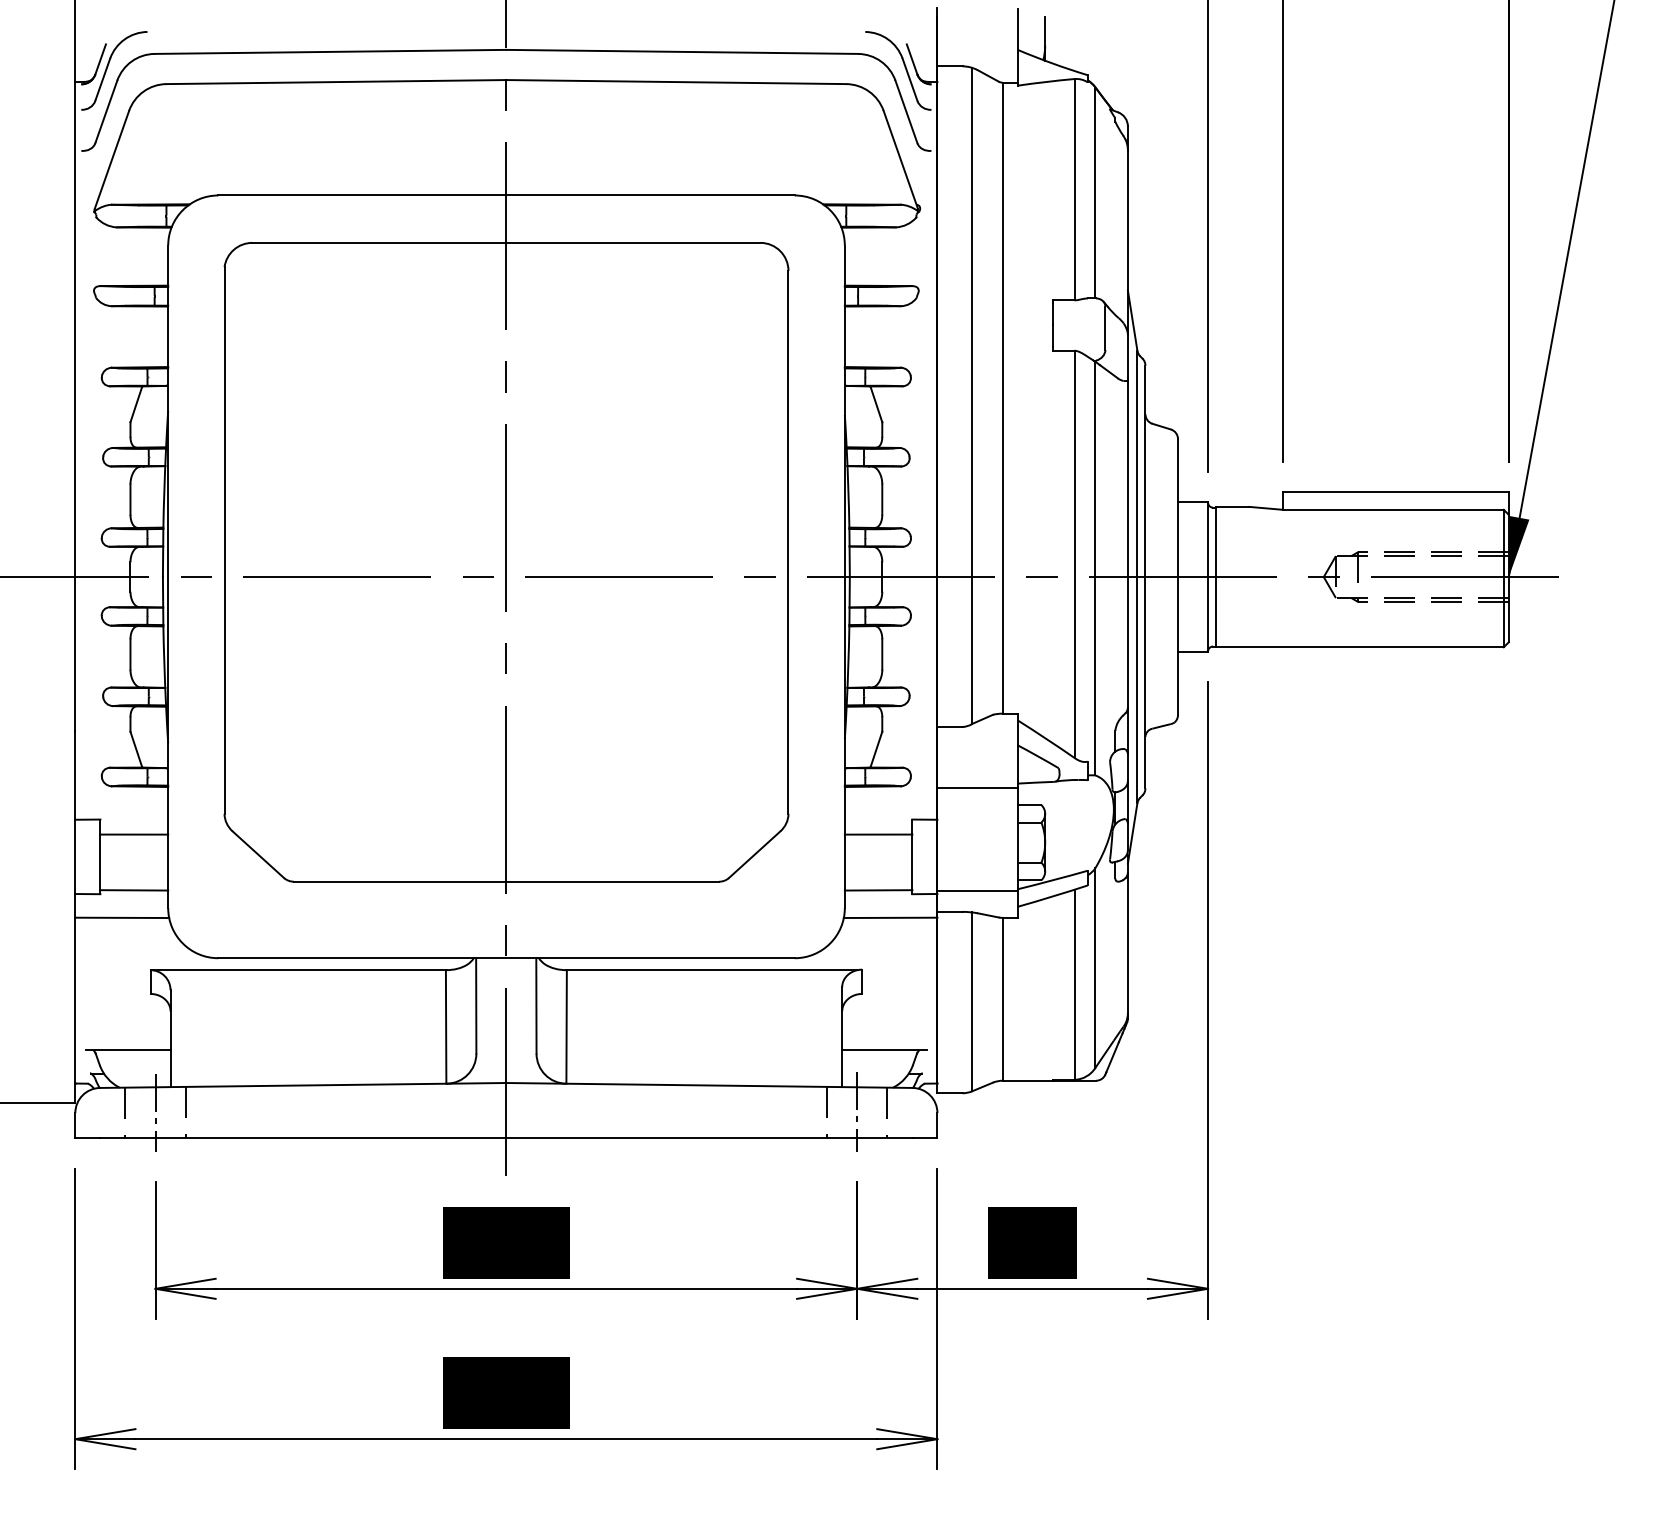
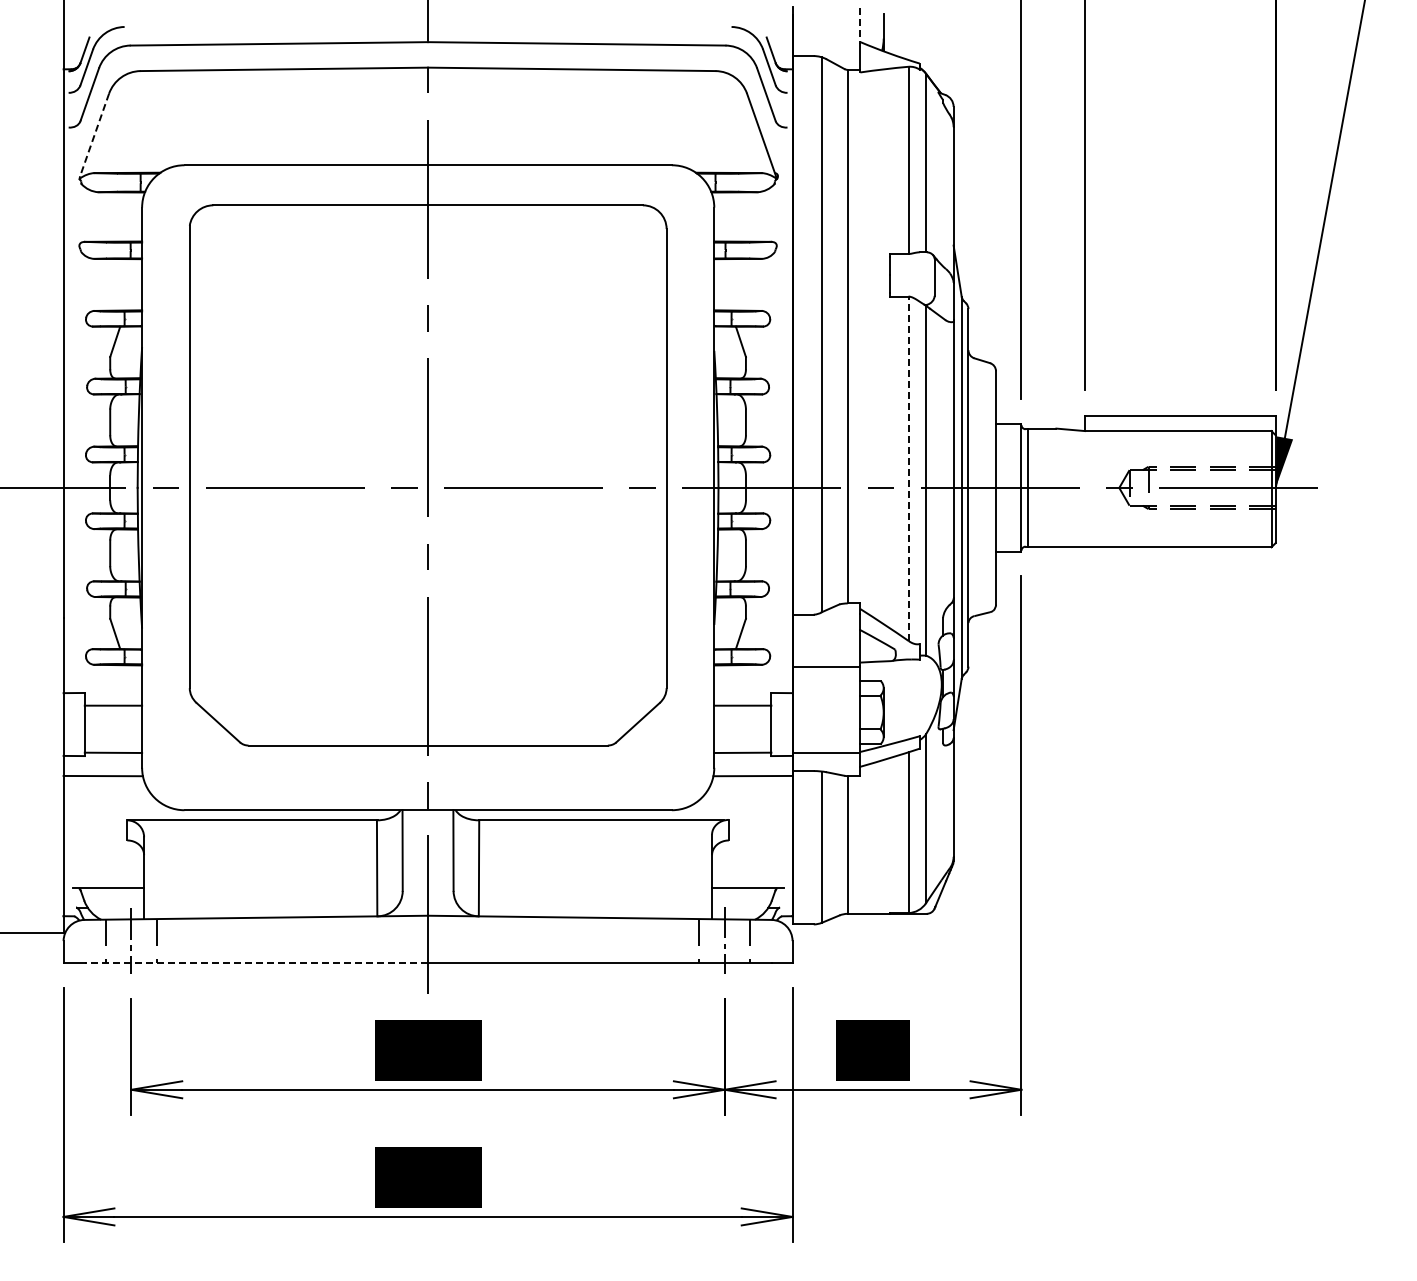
line: (1017, 31) -> (860, 26), solid -> dashed
line: (111, 160) -> (94, 135), solid -> dashed
line: (1074, 554) -> (908, 468), solid -> dashed
line: (303, 1138) -> (256, 962), solid -> dashed

